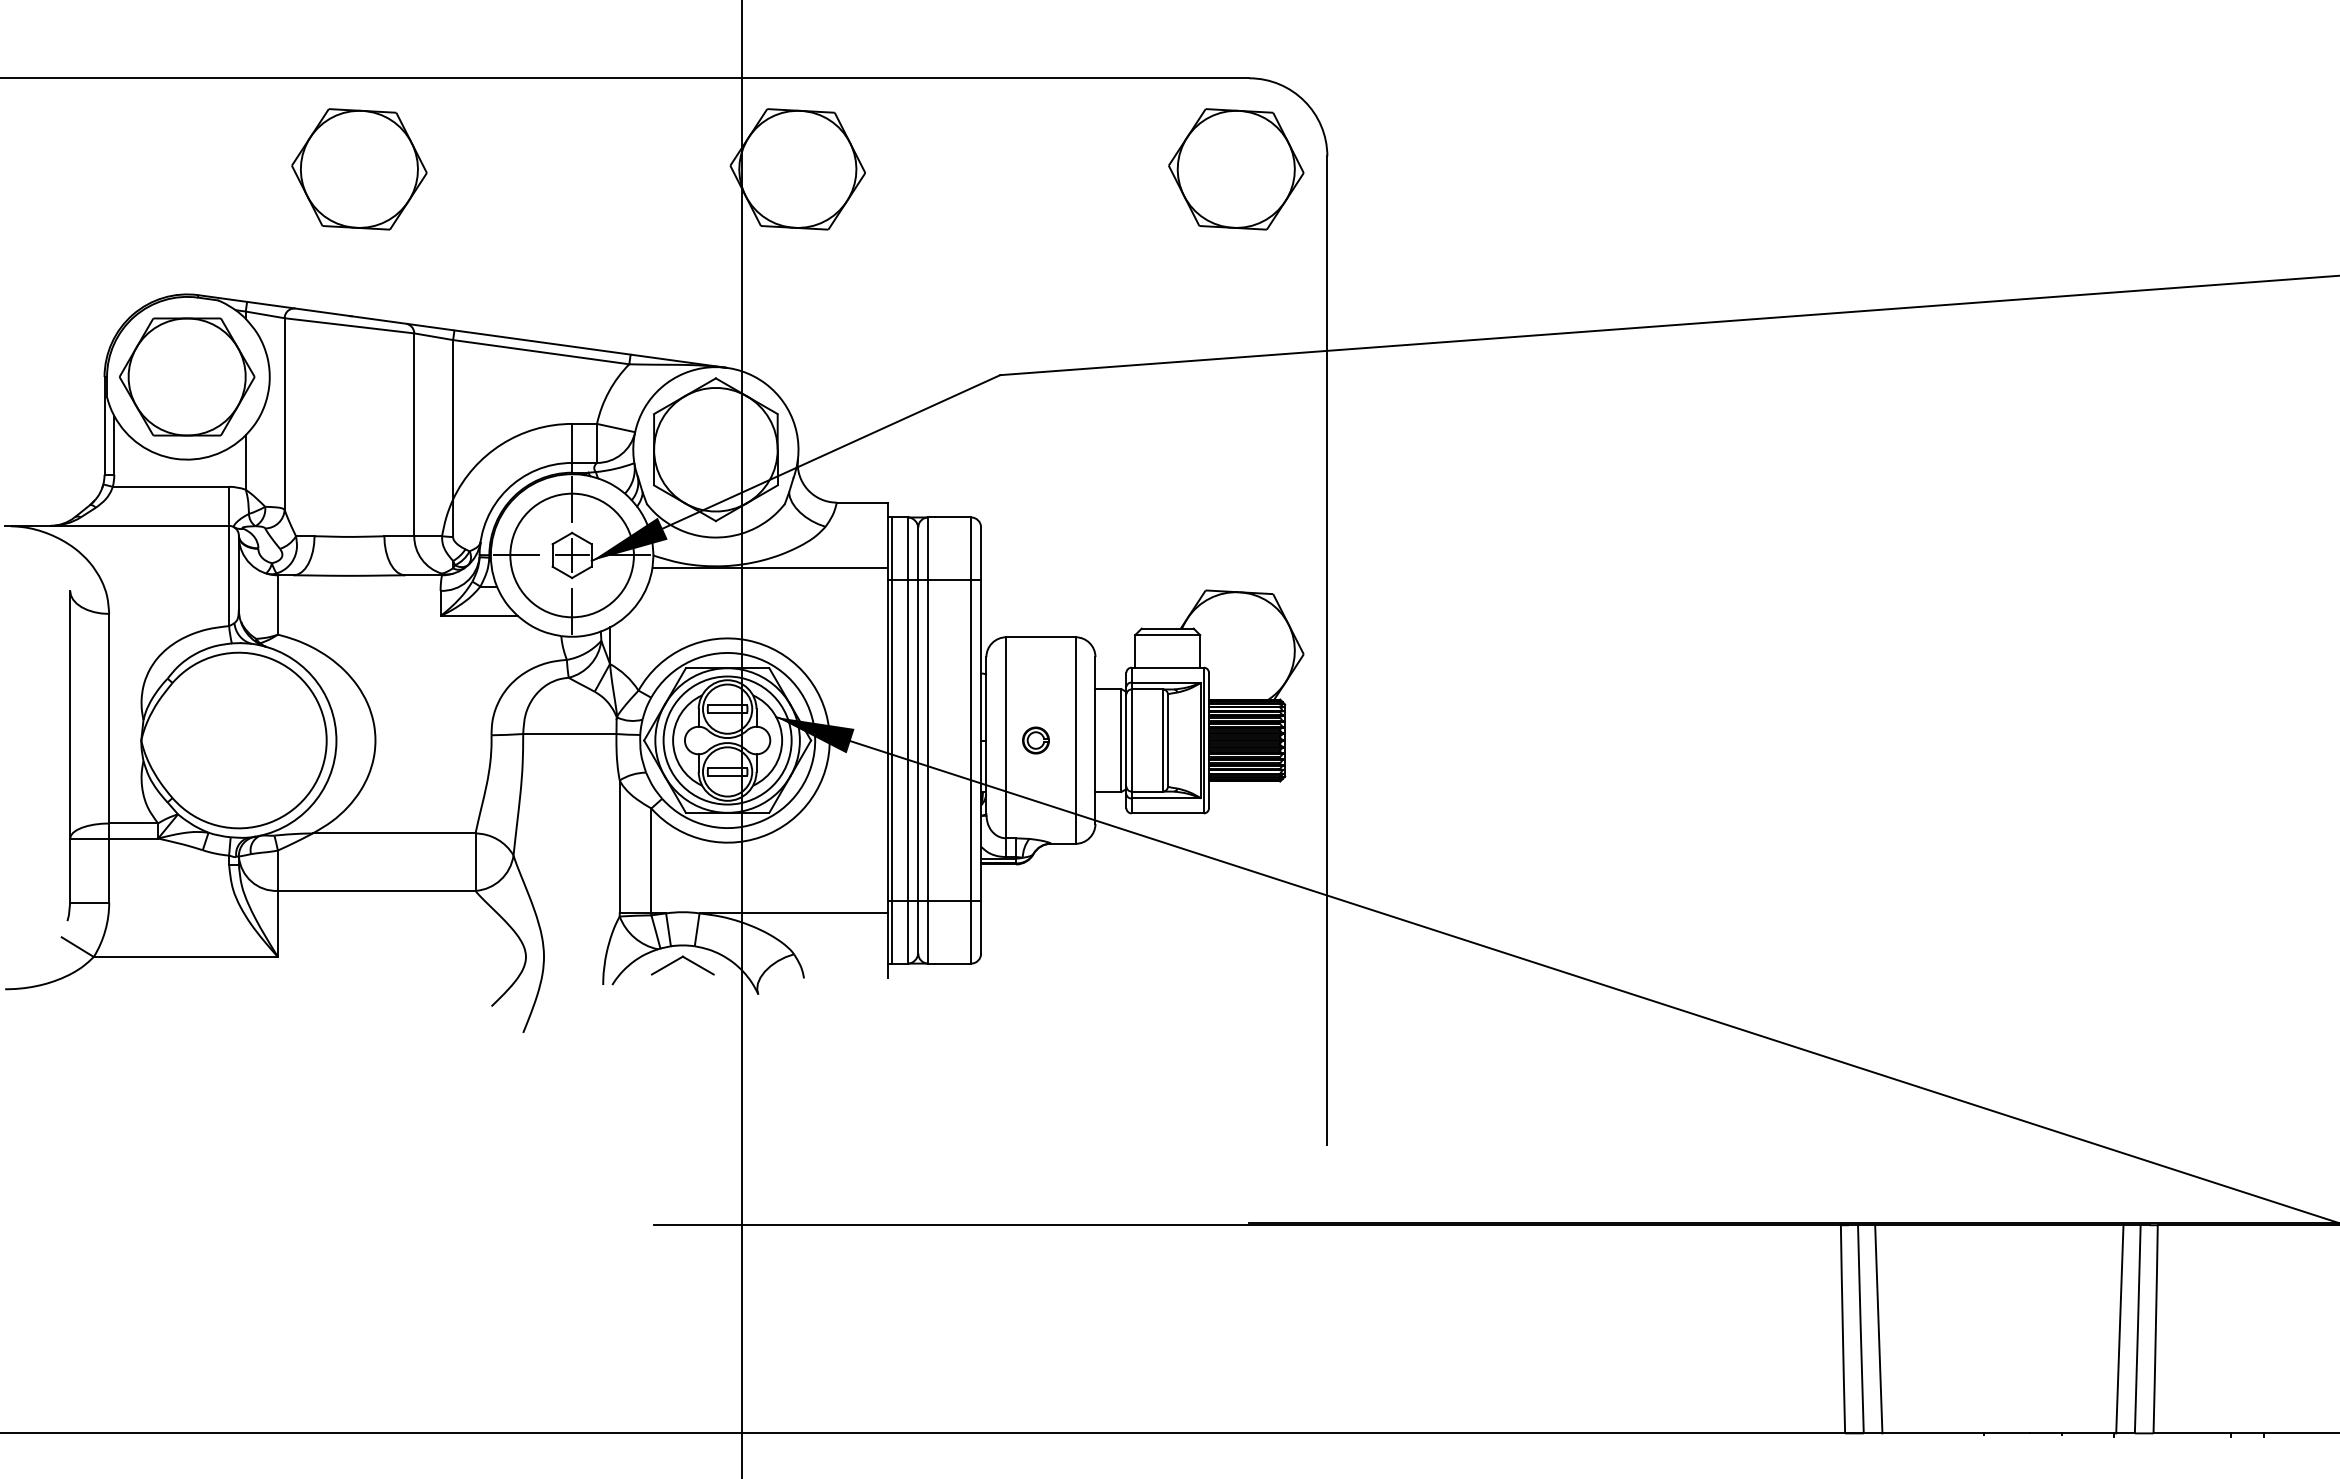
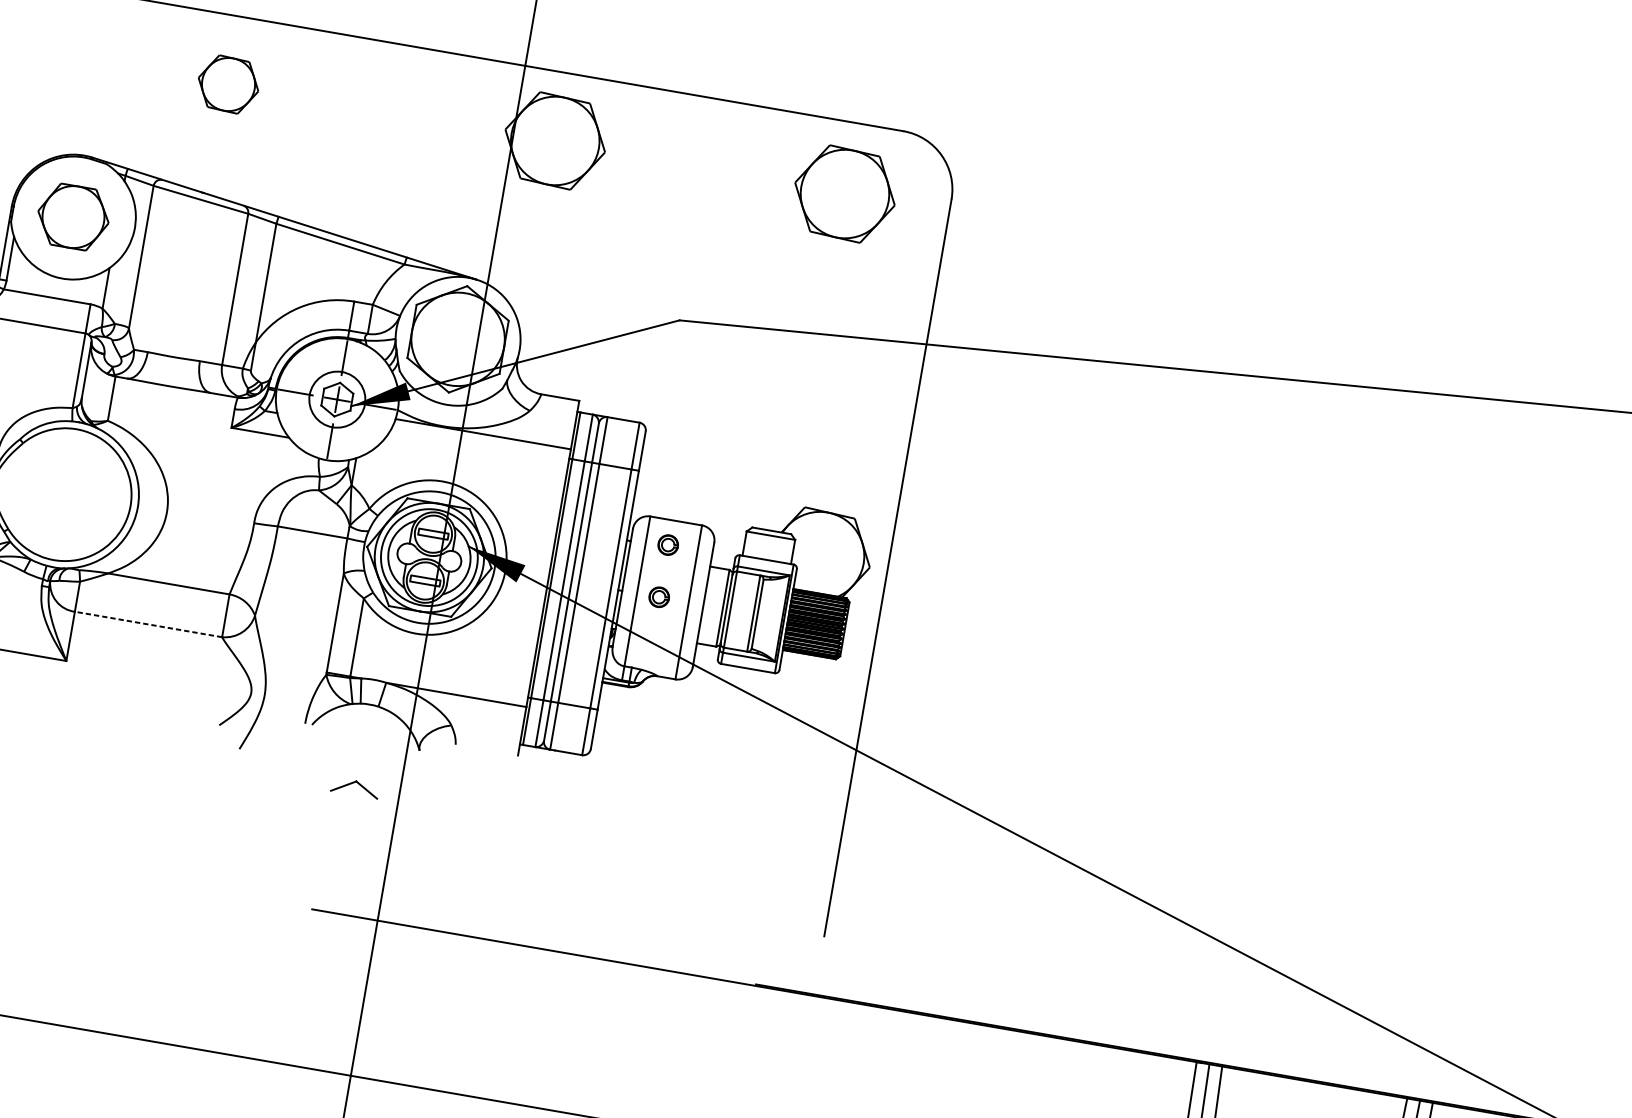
part: (359, 169) -> (228, 84), size x0.6
part: (1236, 169) -> (845, 194), moved
part: (187, 376) -> (73, 216), size x0.7
circle: (571, 555) -> (336, 399), size x0.6
part: (1035, 670) -> (667, 545), added
line: (376, 890) -> (148, 624), solid -> dashed
part: (680, 959) -> (354, 783), moved

